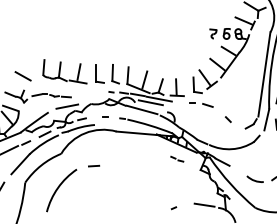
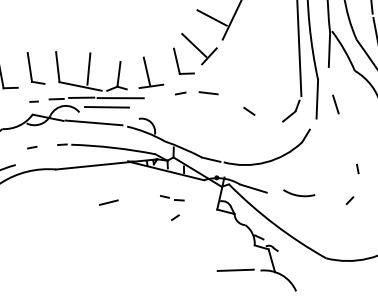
line: (94, 165) -> (109, 201), moved
arc: (254, 179) -> (297, 193), moved
line: (173, 208) -> (174, 218), moved

